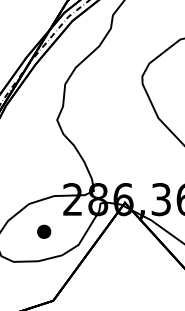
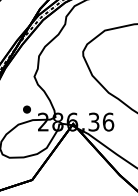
part: (43, 231) -> (26, 109), moved

